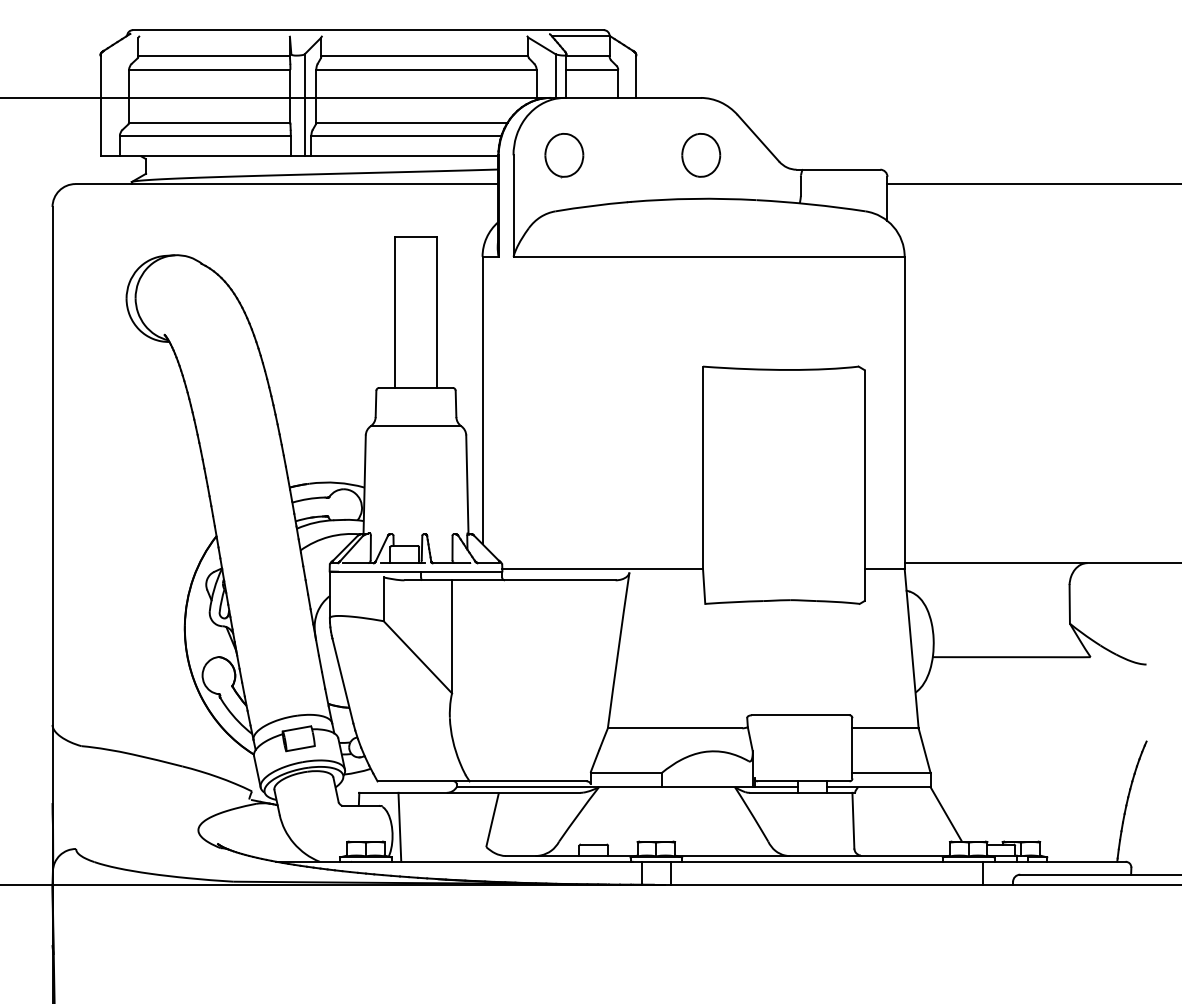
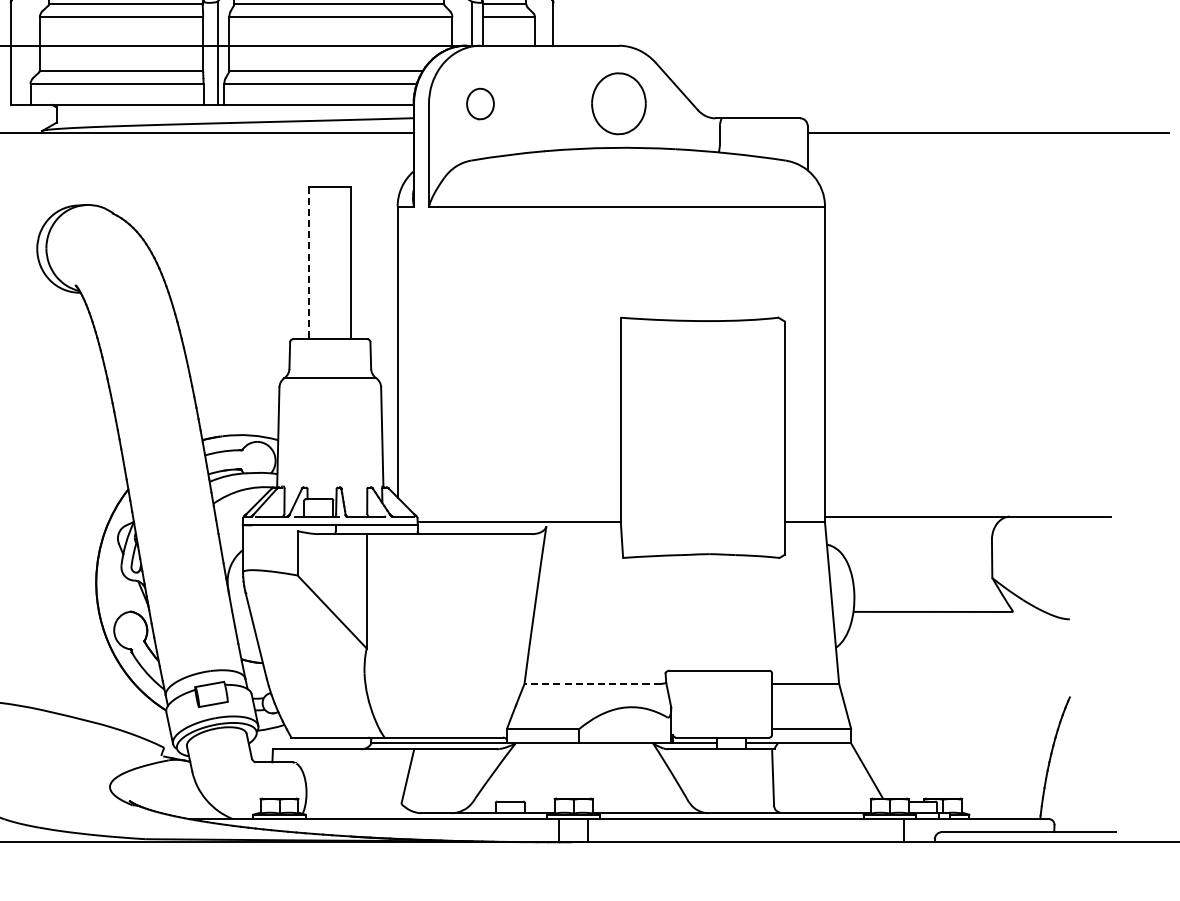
part: (564, 155) -> (480, 103), size x0.7
part: (701, 155) -> (619, 103), size x1.4
line: (395, 313) -> (309, 263), solid -> dashed
line: (674, 728) -> (591, 684), solid -> dashed
line: (399, 826) -> (313, 783), removed

